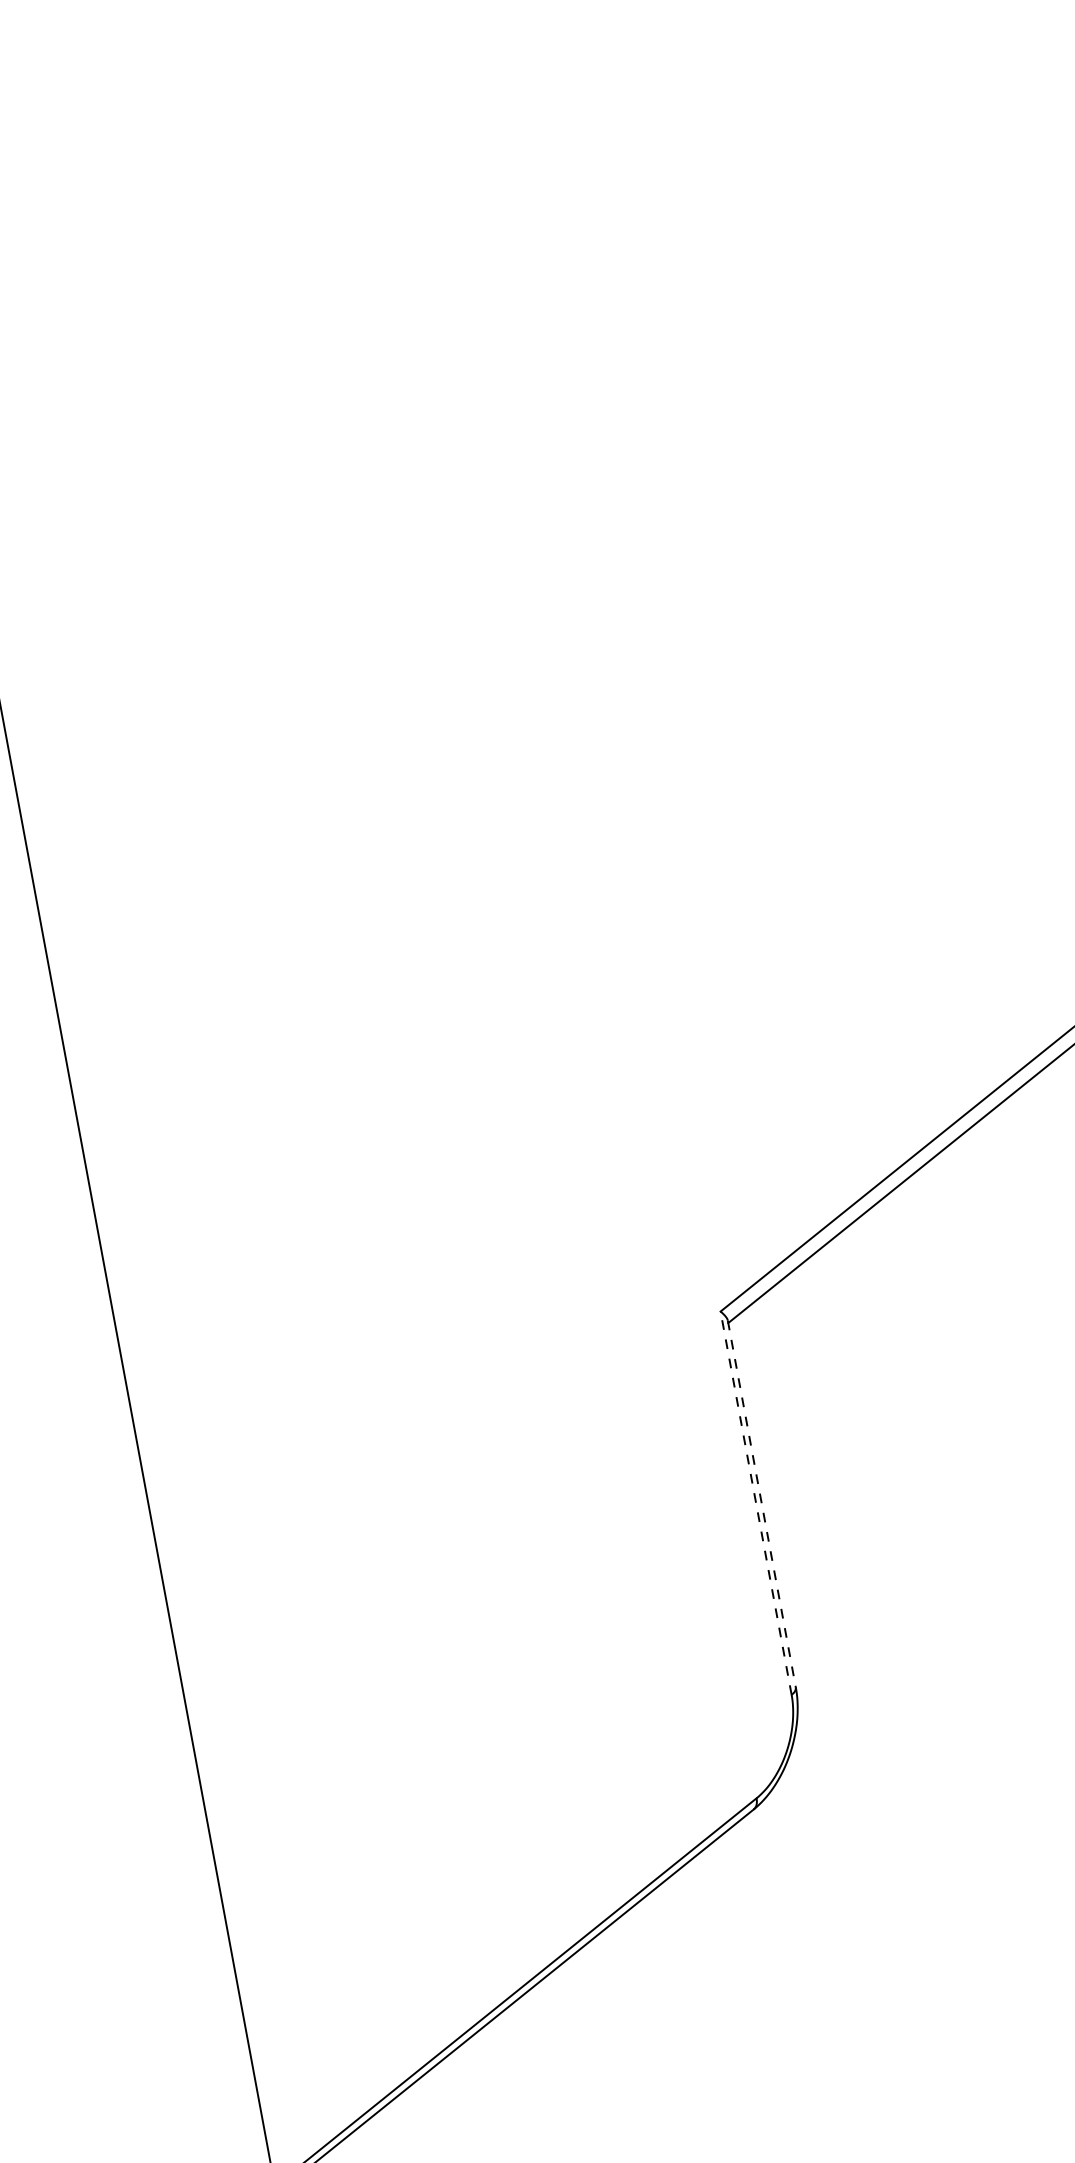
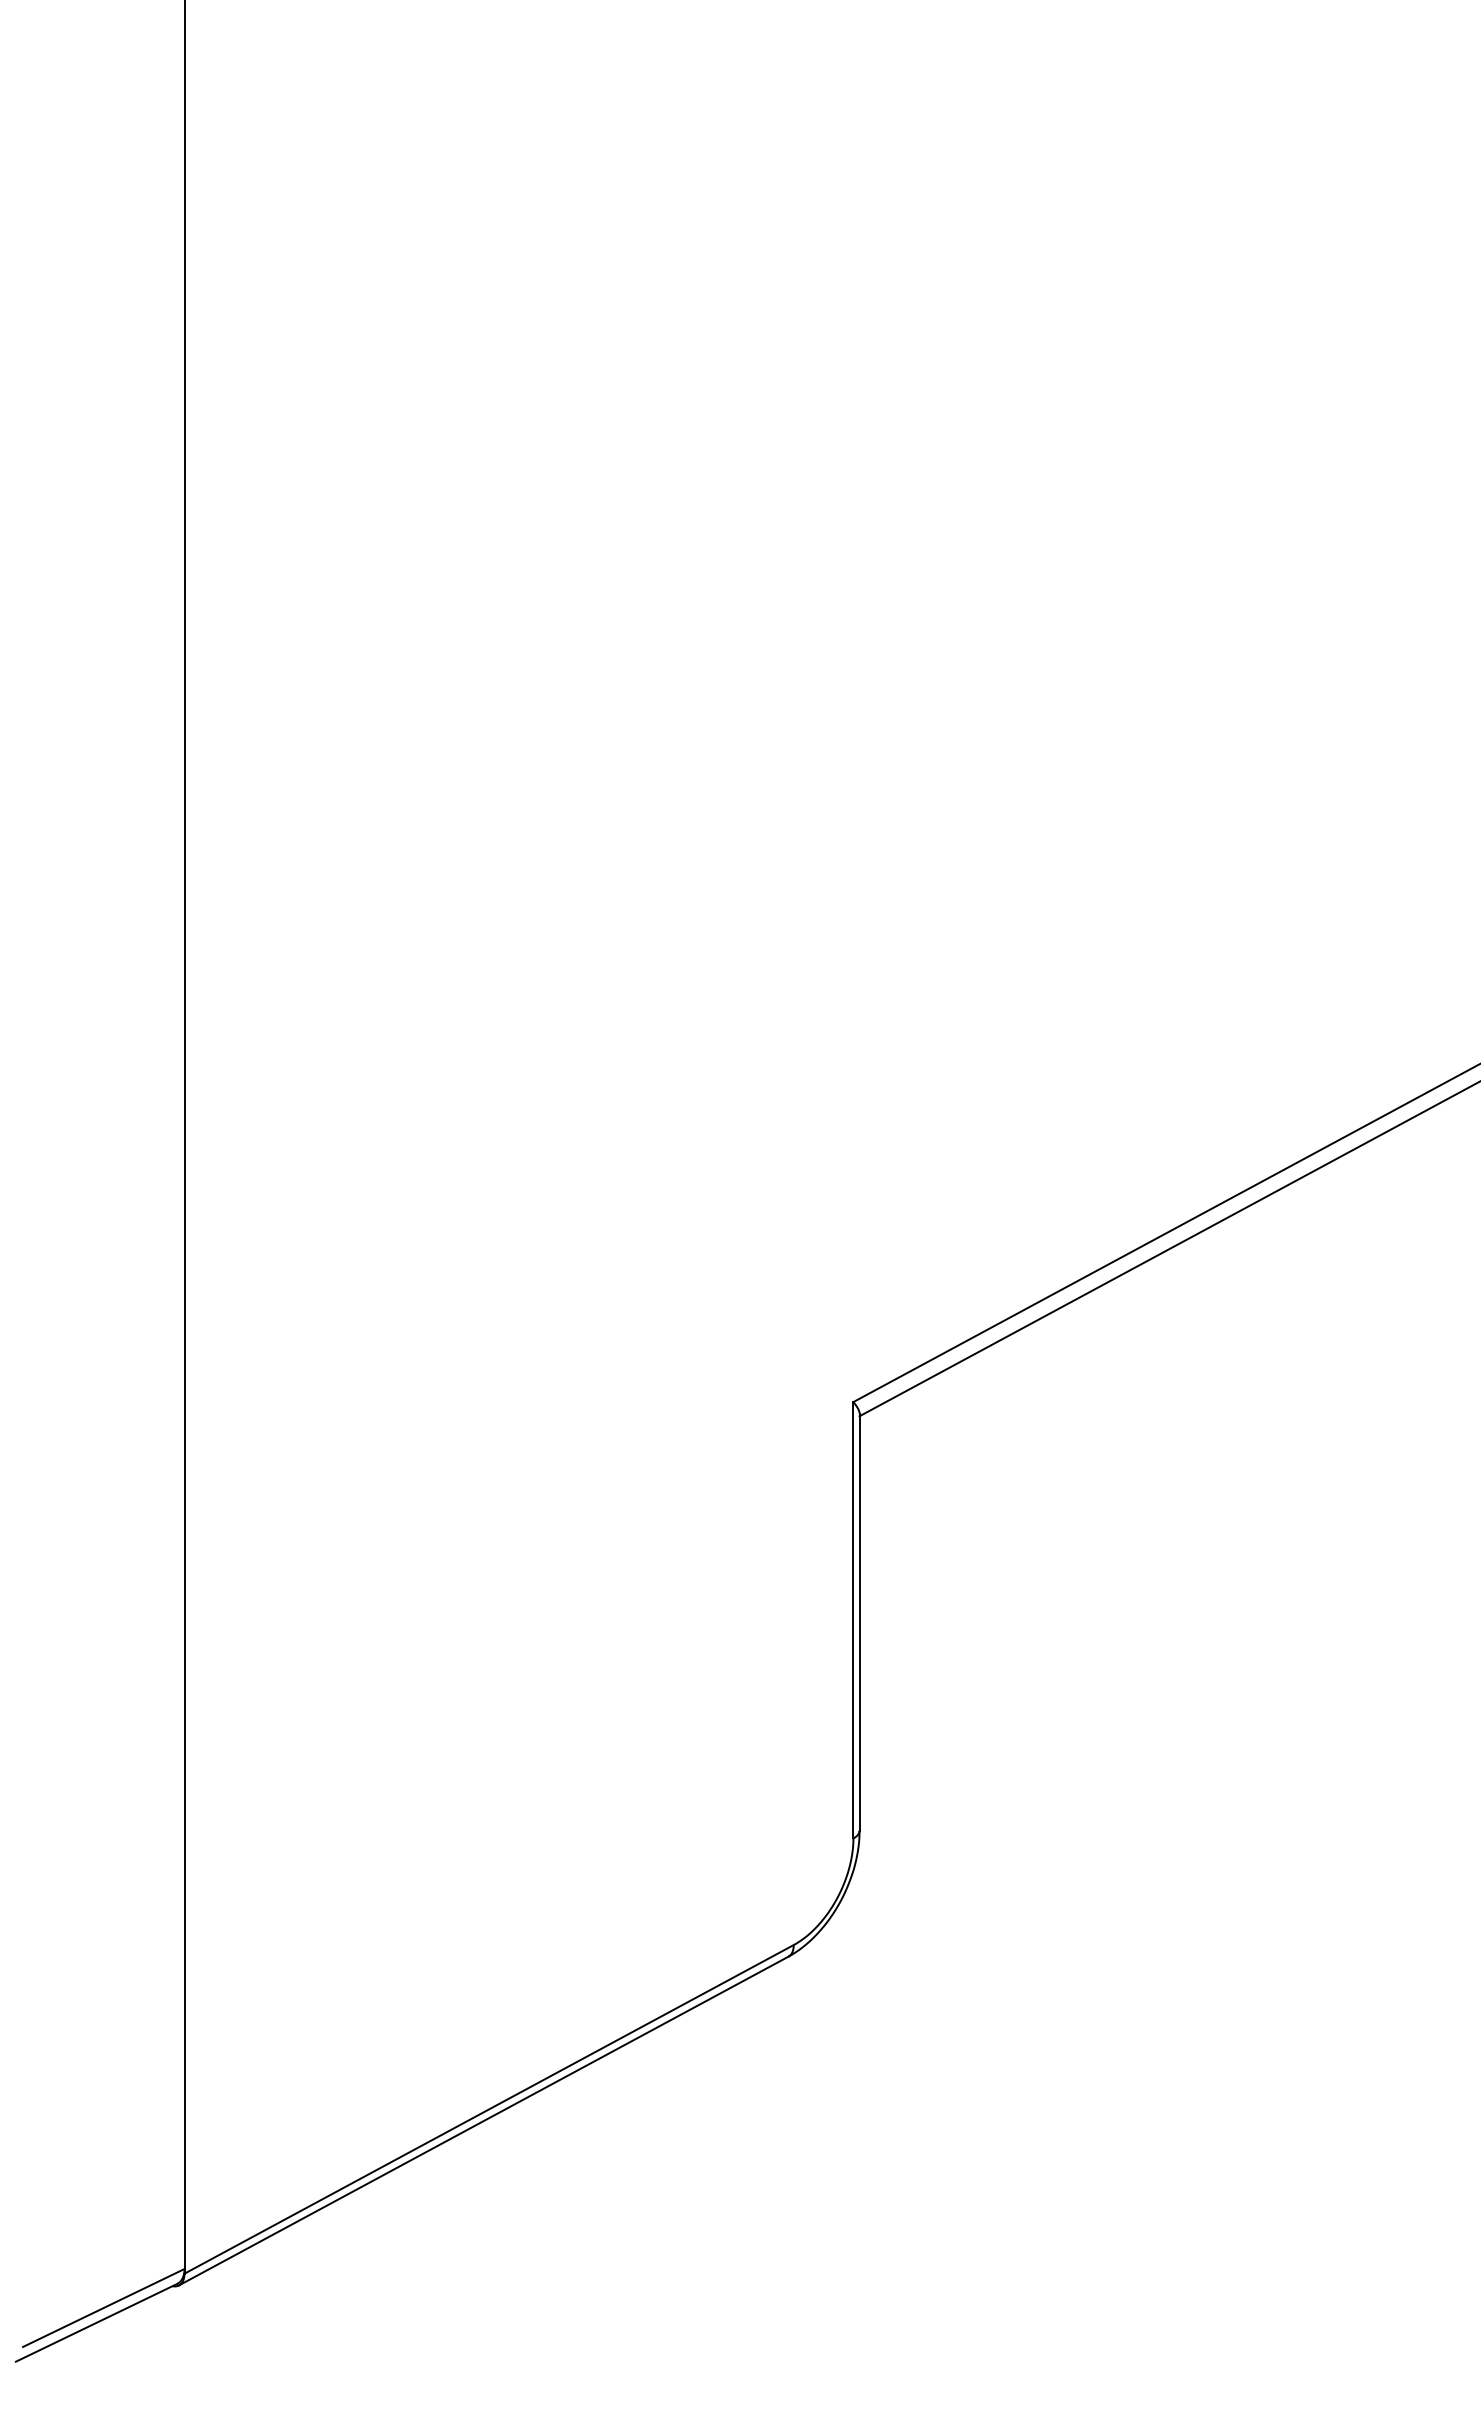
line: (756, 1502) -> (853, 1619), dashed -> solid
line: (761, 1504) -> (859, 1622), dashed -> solid

